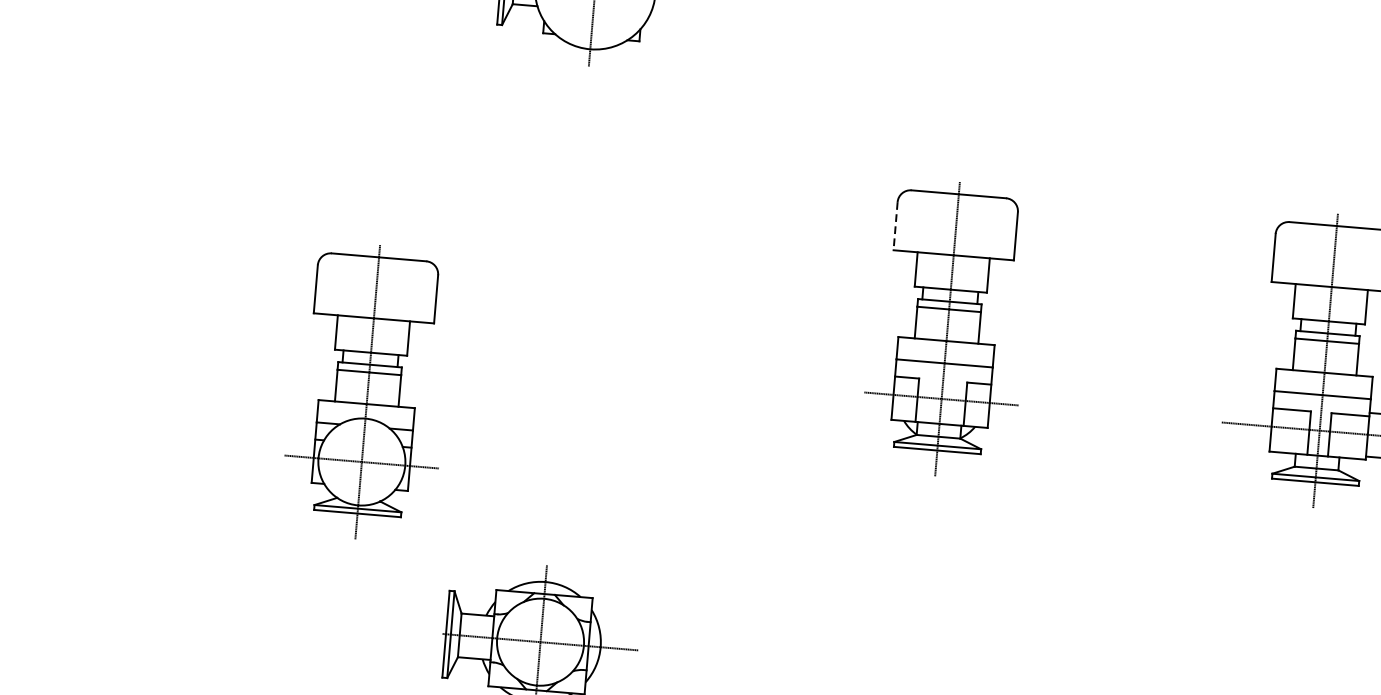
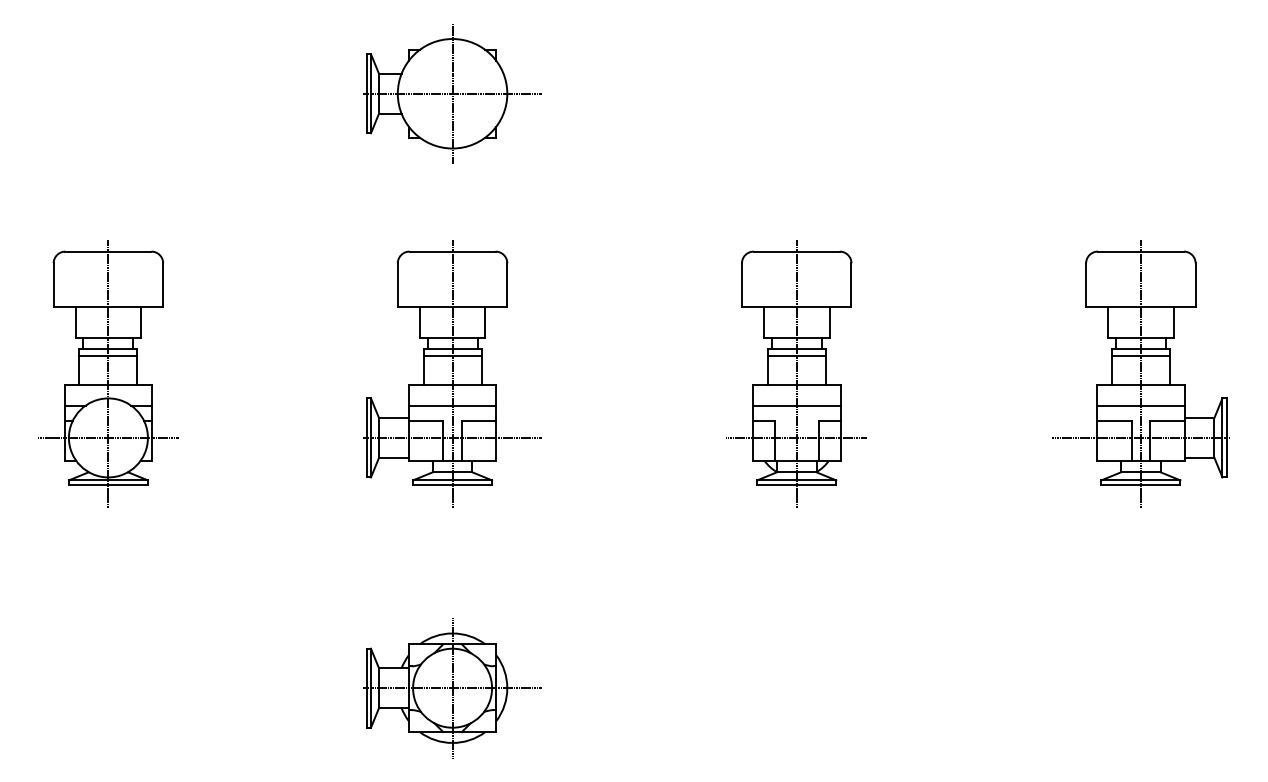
line: (895, 226) -> (741, 285), dashed -> solid
part: (569, 296) -> (452, 373), added
part: (367, 391) -> (108, 373), moved

